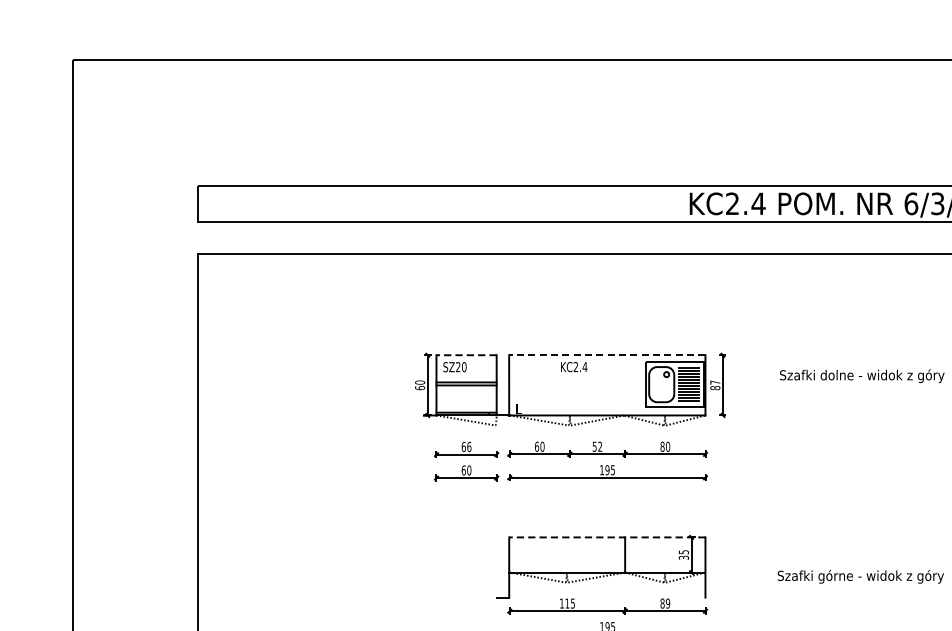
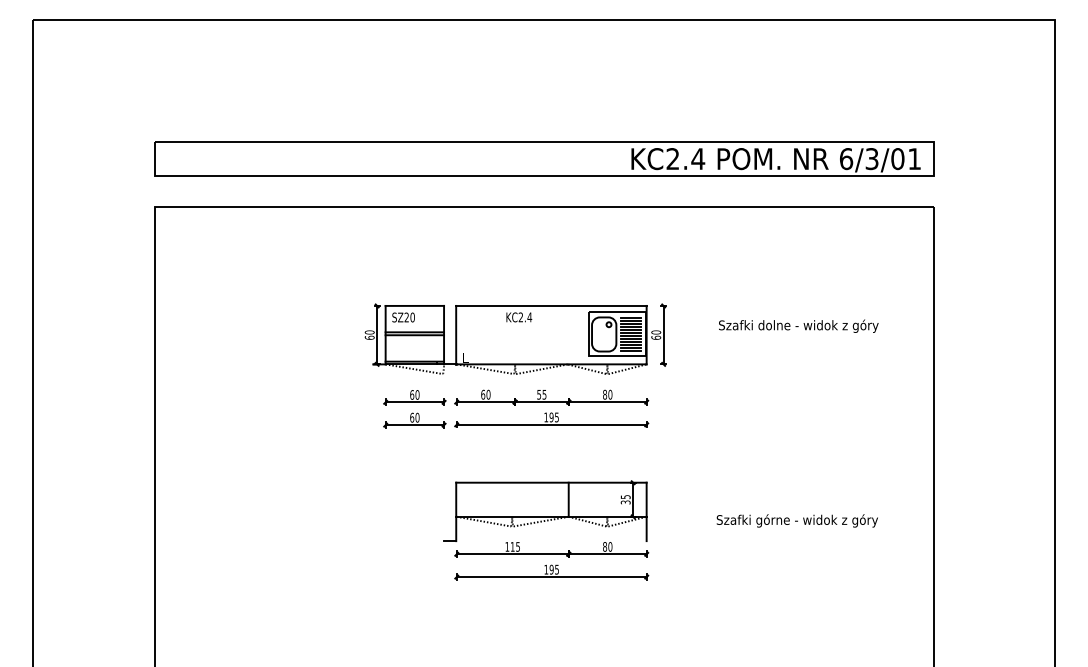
line: (466, 354) -> (414, 305), dashed -> solid
line: (606, 354) -> (550, 305), dashed -> solid
text: (715, 384) -> (656, 334), 87 -> 60
text: (469, 446) -> (417, 394), 66 -> 60
text: (600, 446) -> (544, 394), 52 -> 55
line: (606, 537) -> (550, 482), dashed -> solid
text: (668, 603) -> (610, 546), 89 -> 80

